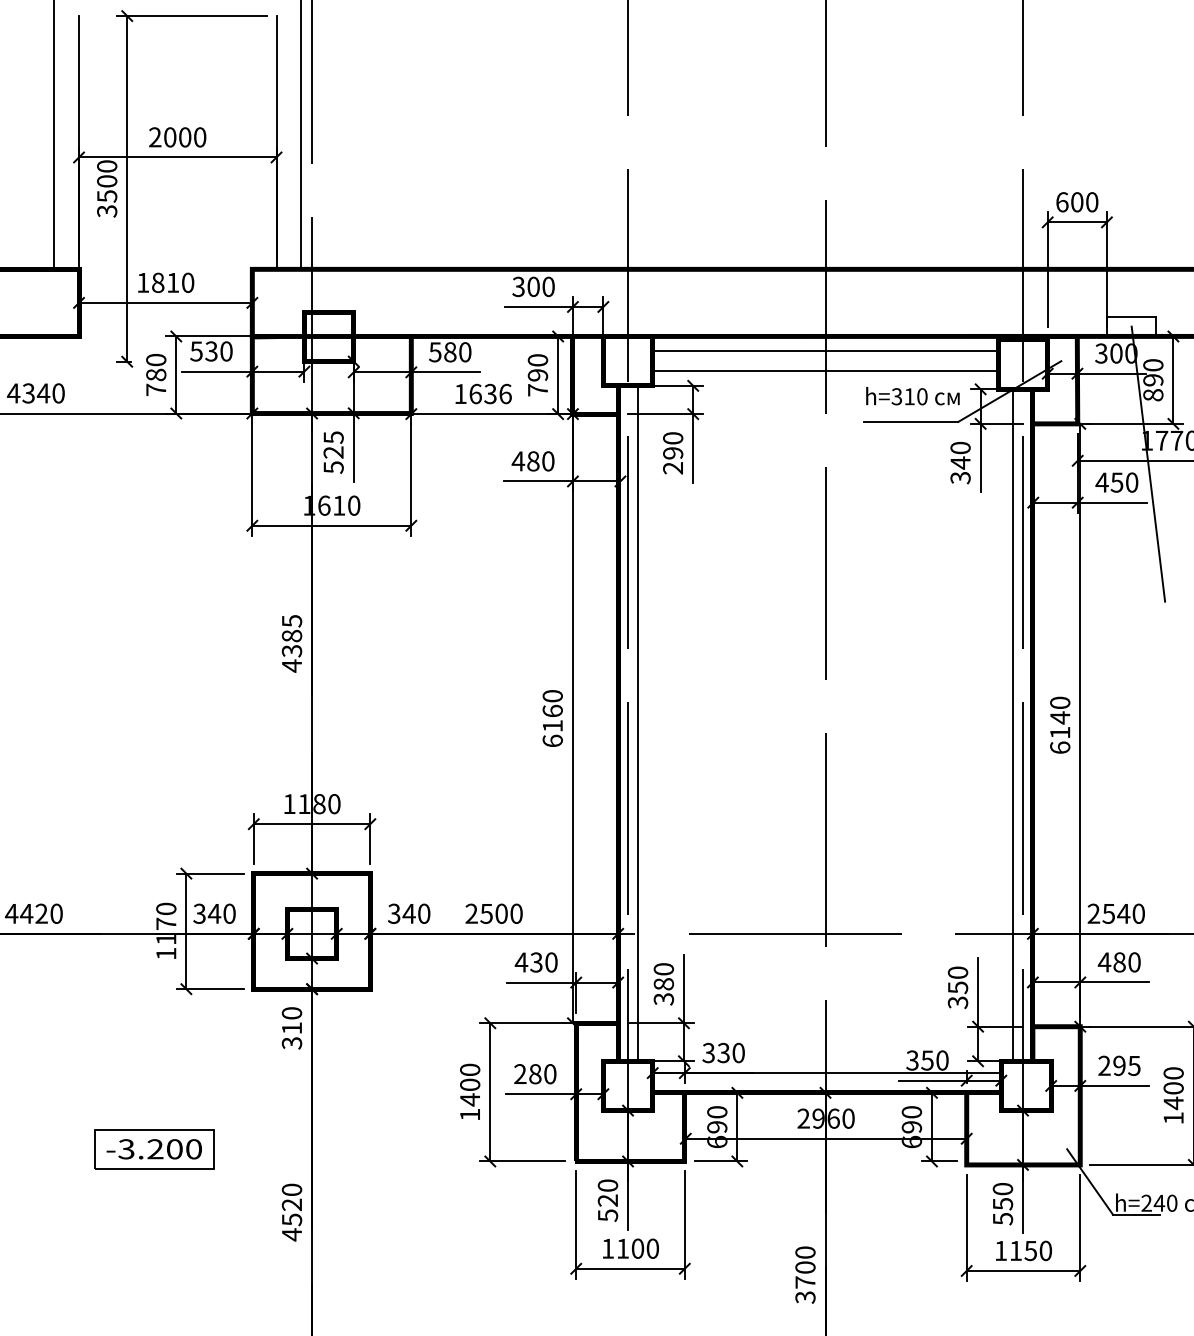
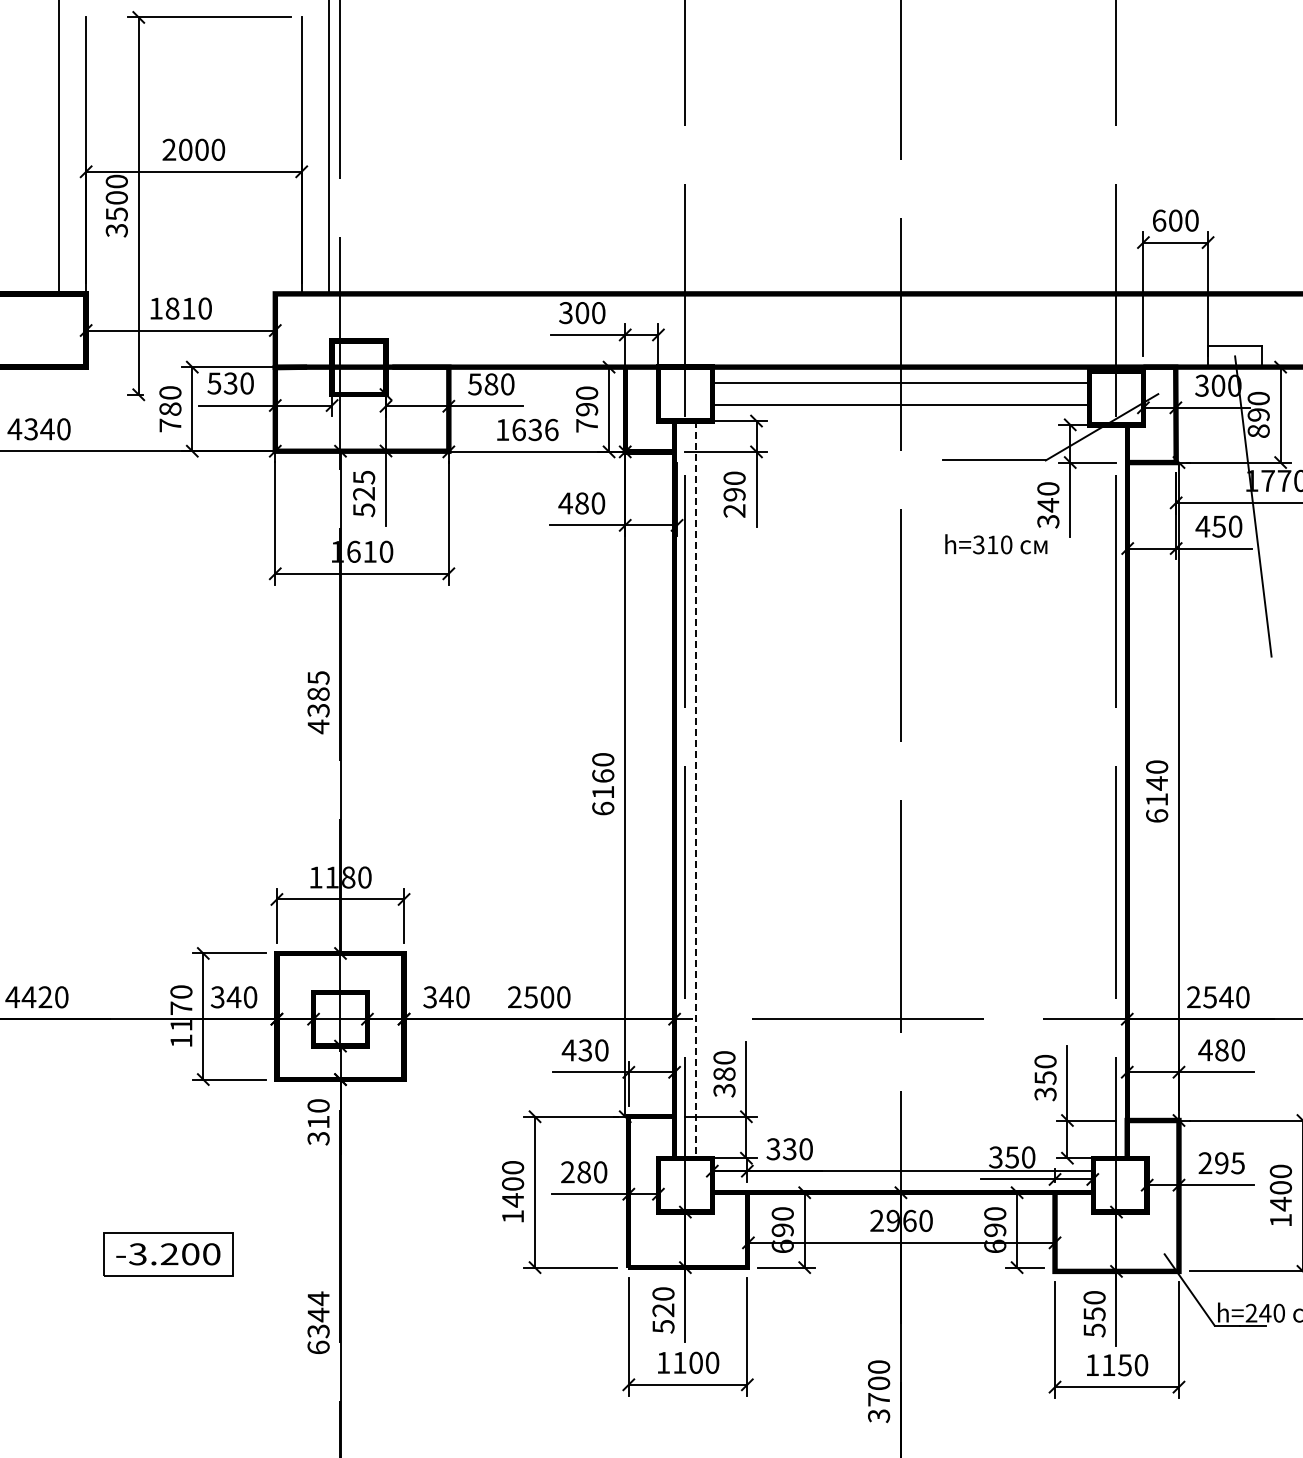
text: (913, 396) -> (996, 544), moved
line: (638, 723) -> (696, 789), solid -> dashed
line: (1012, 725) -> (1105, 791), removed
text: (291, 1212) -> (318, 1323), 4520 -> 6344

